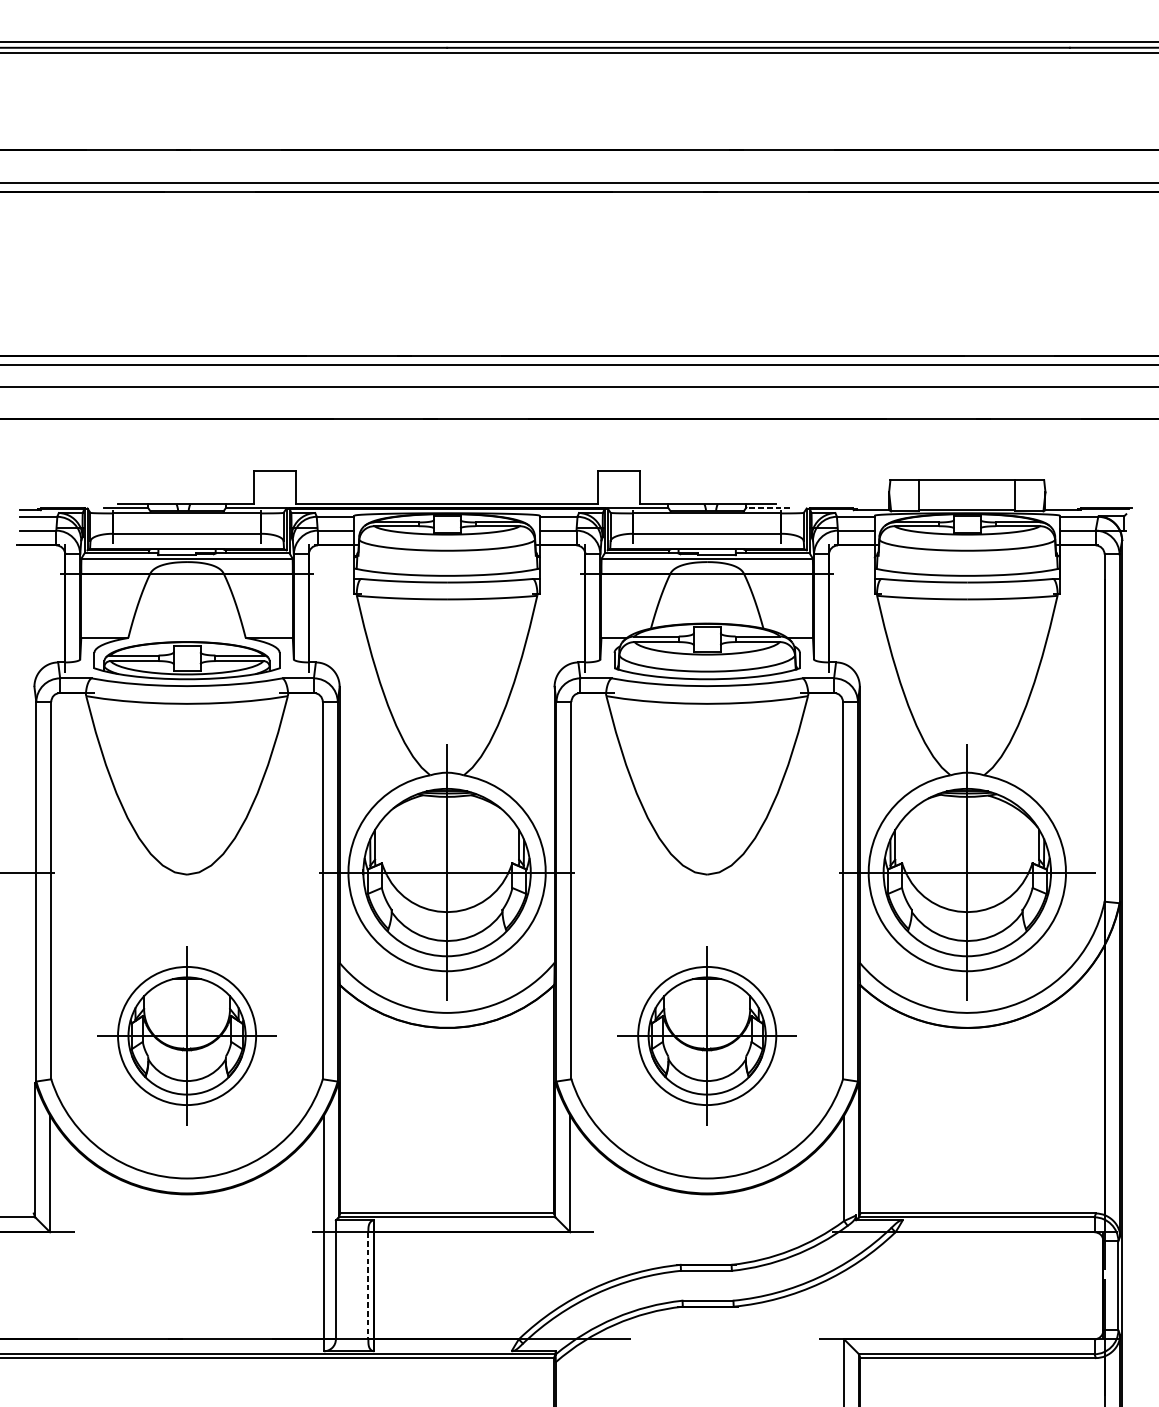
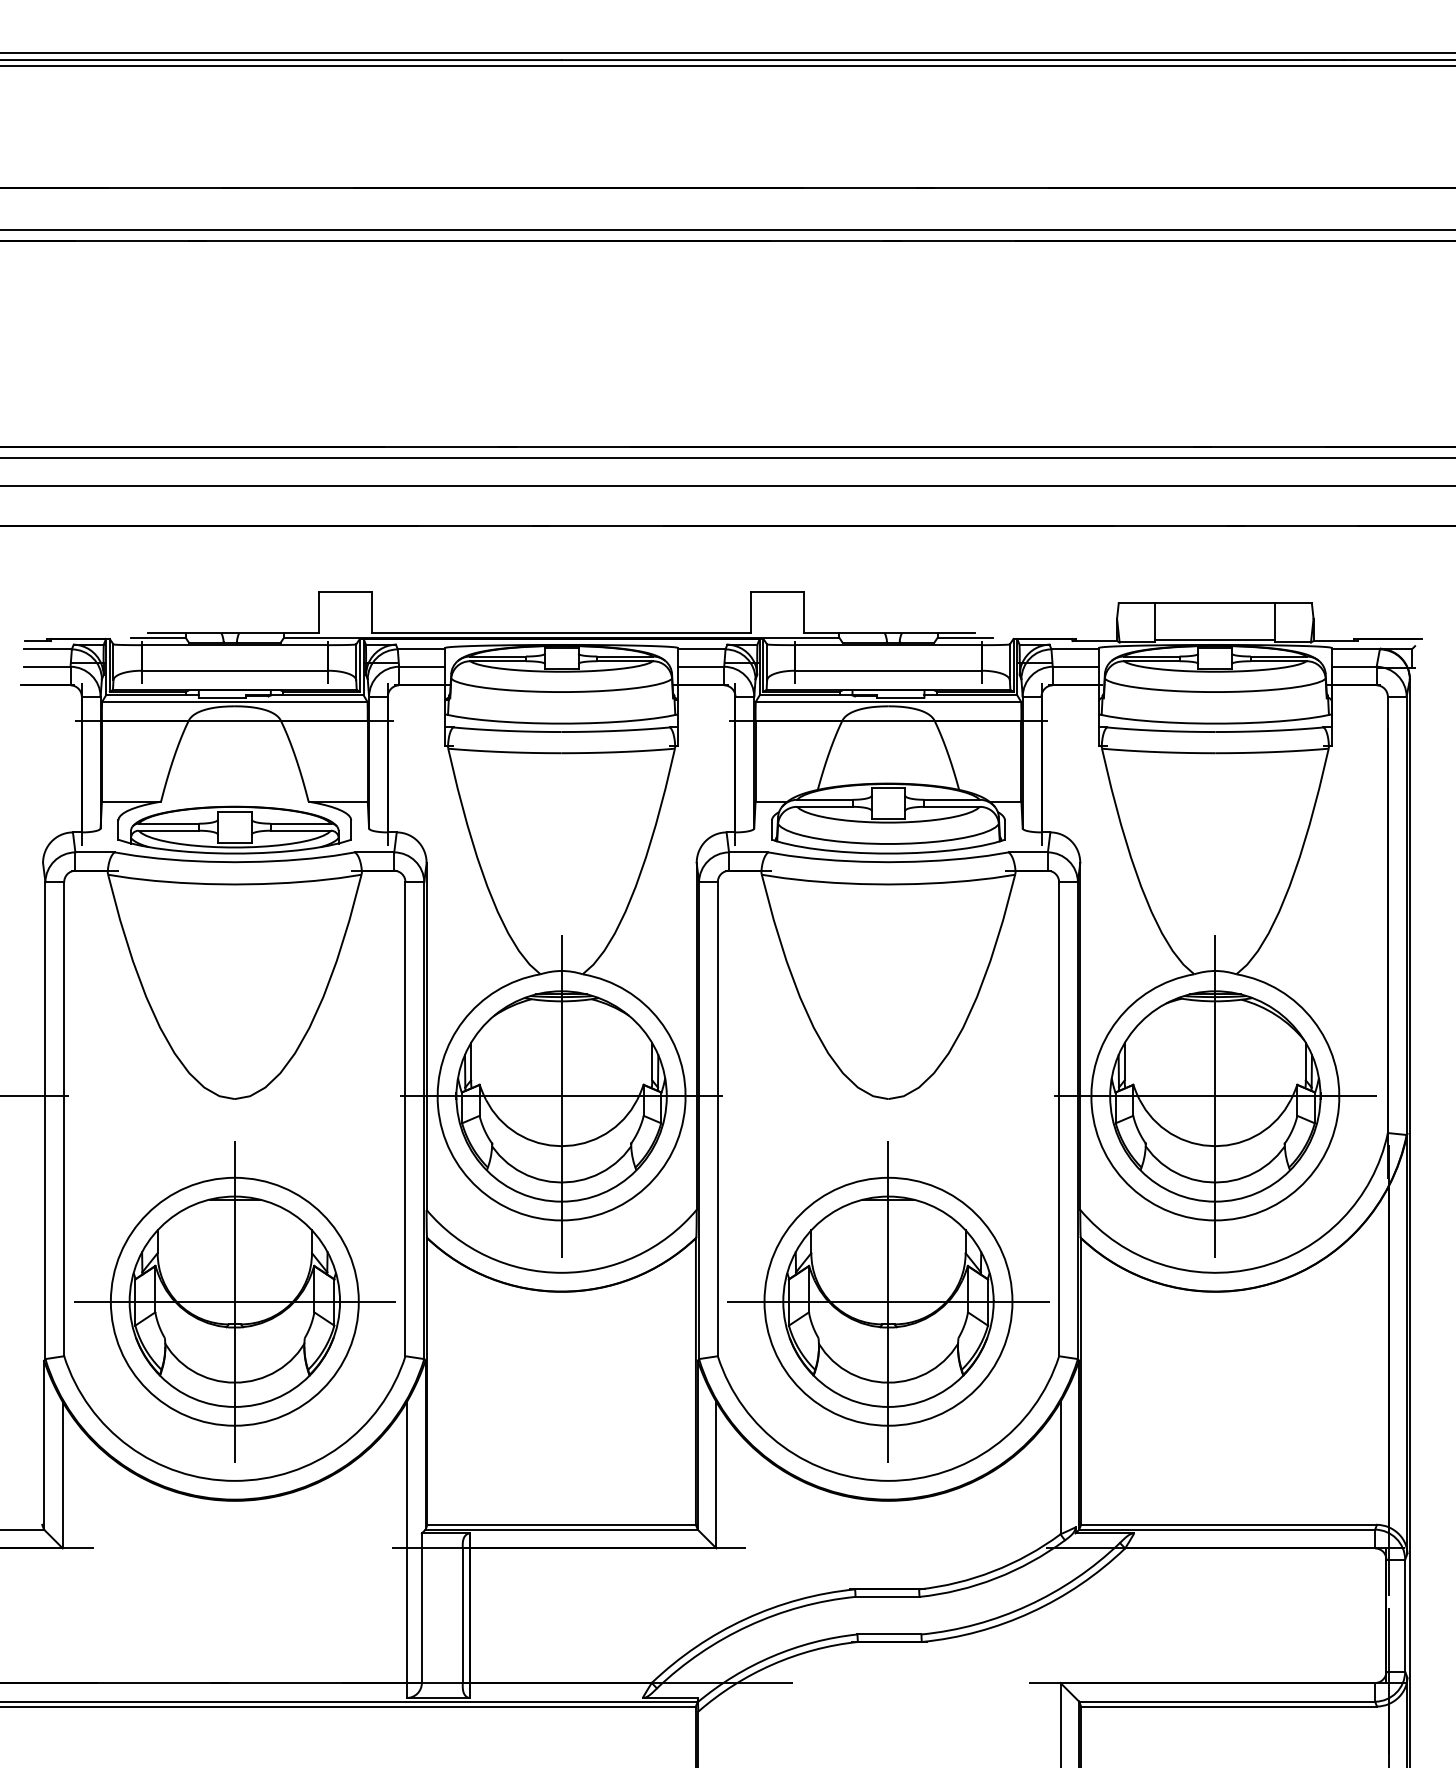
line: (767, 507) -> (964, 637), dashed -> solid
part: (186, 1035) -> (234, 1301), size x1.43
part: (707, 1035) -> (888, 1301), size x1.43
line: (368, 1286) -> (462, 1616), dashed -> solid

